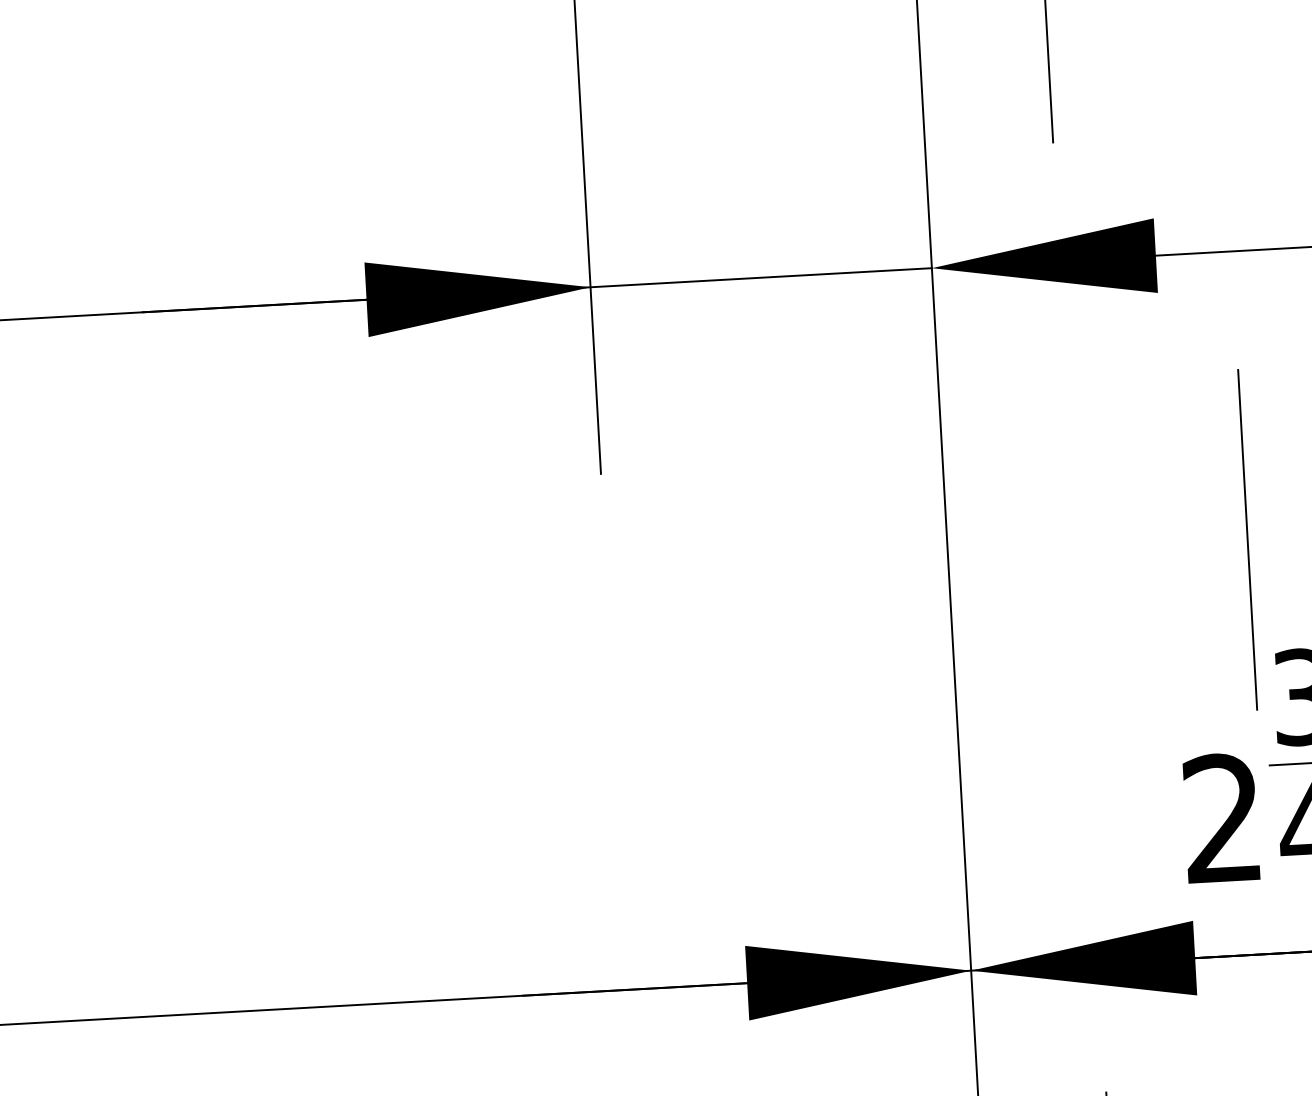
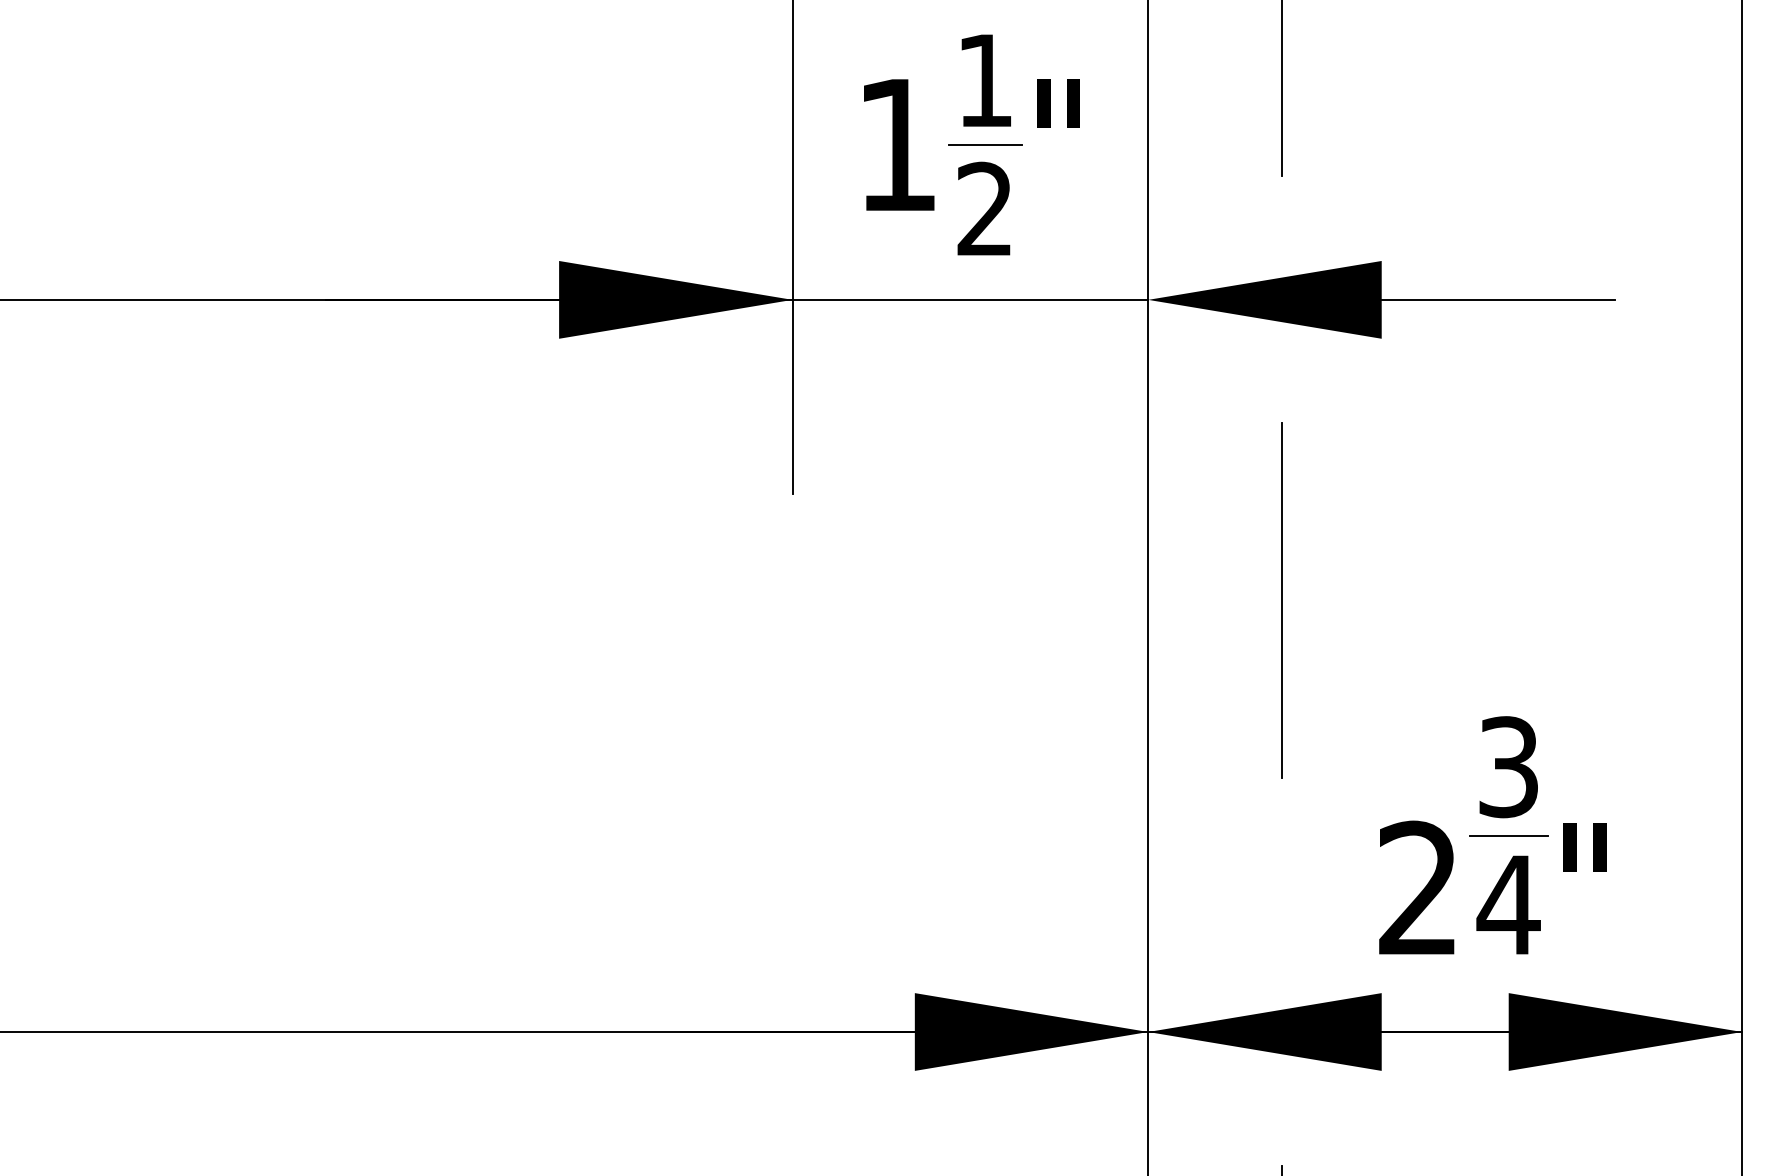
part: (753, 128) -> (971, 144), added
line: (1247, 539) -> (1281, 600), moved

